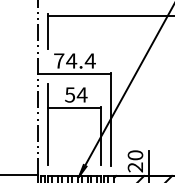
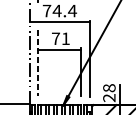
text: (76, 94) -> (61, 38), 54 -> 71
line: (47, 124) -> (37, 62), solid -> dashed
text: (135, 155) -> (109, 88), 20 -> 28

